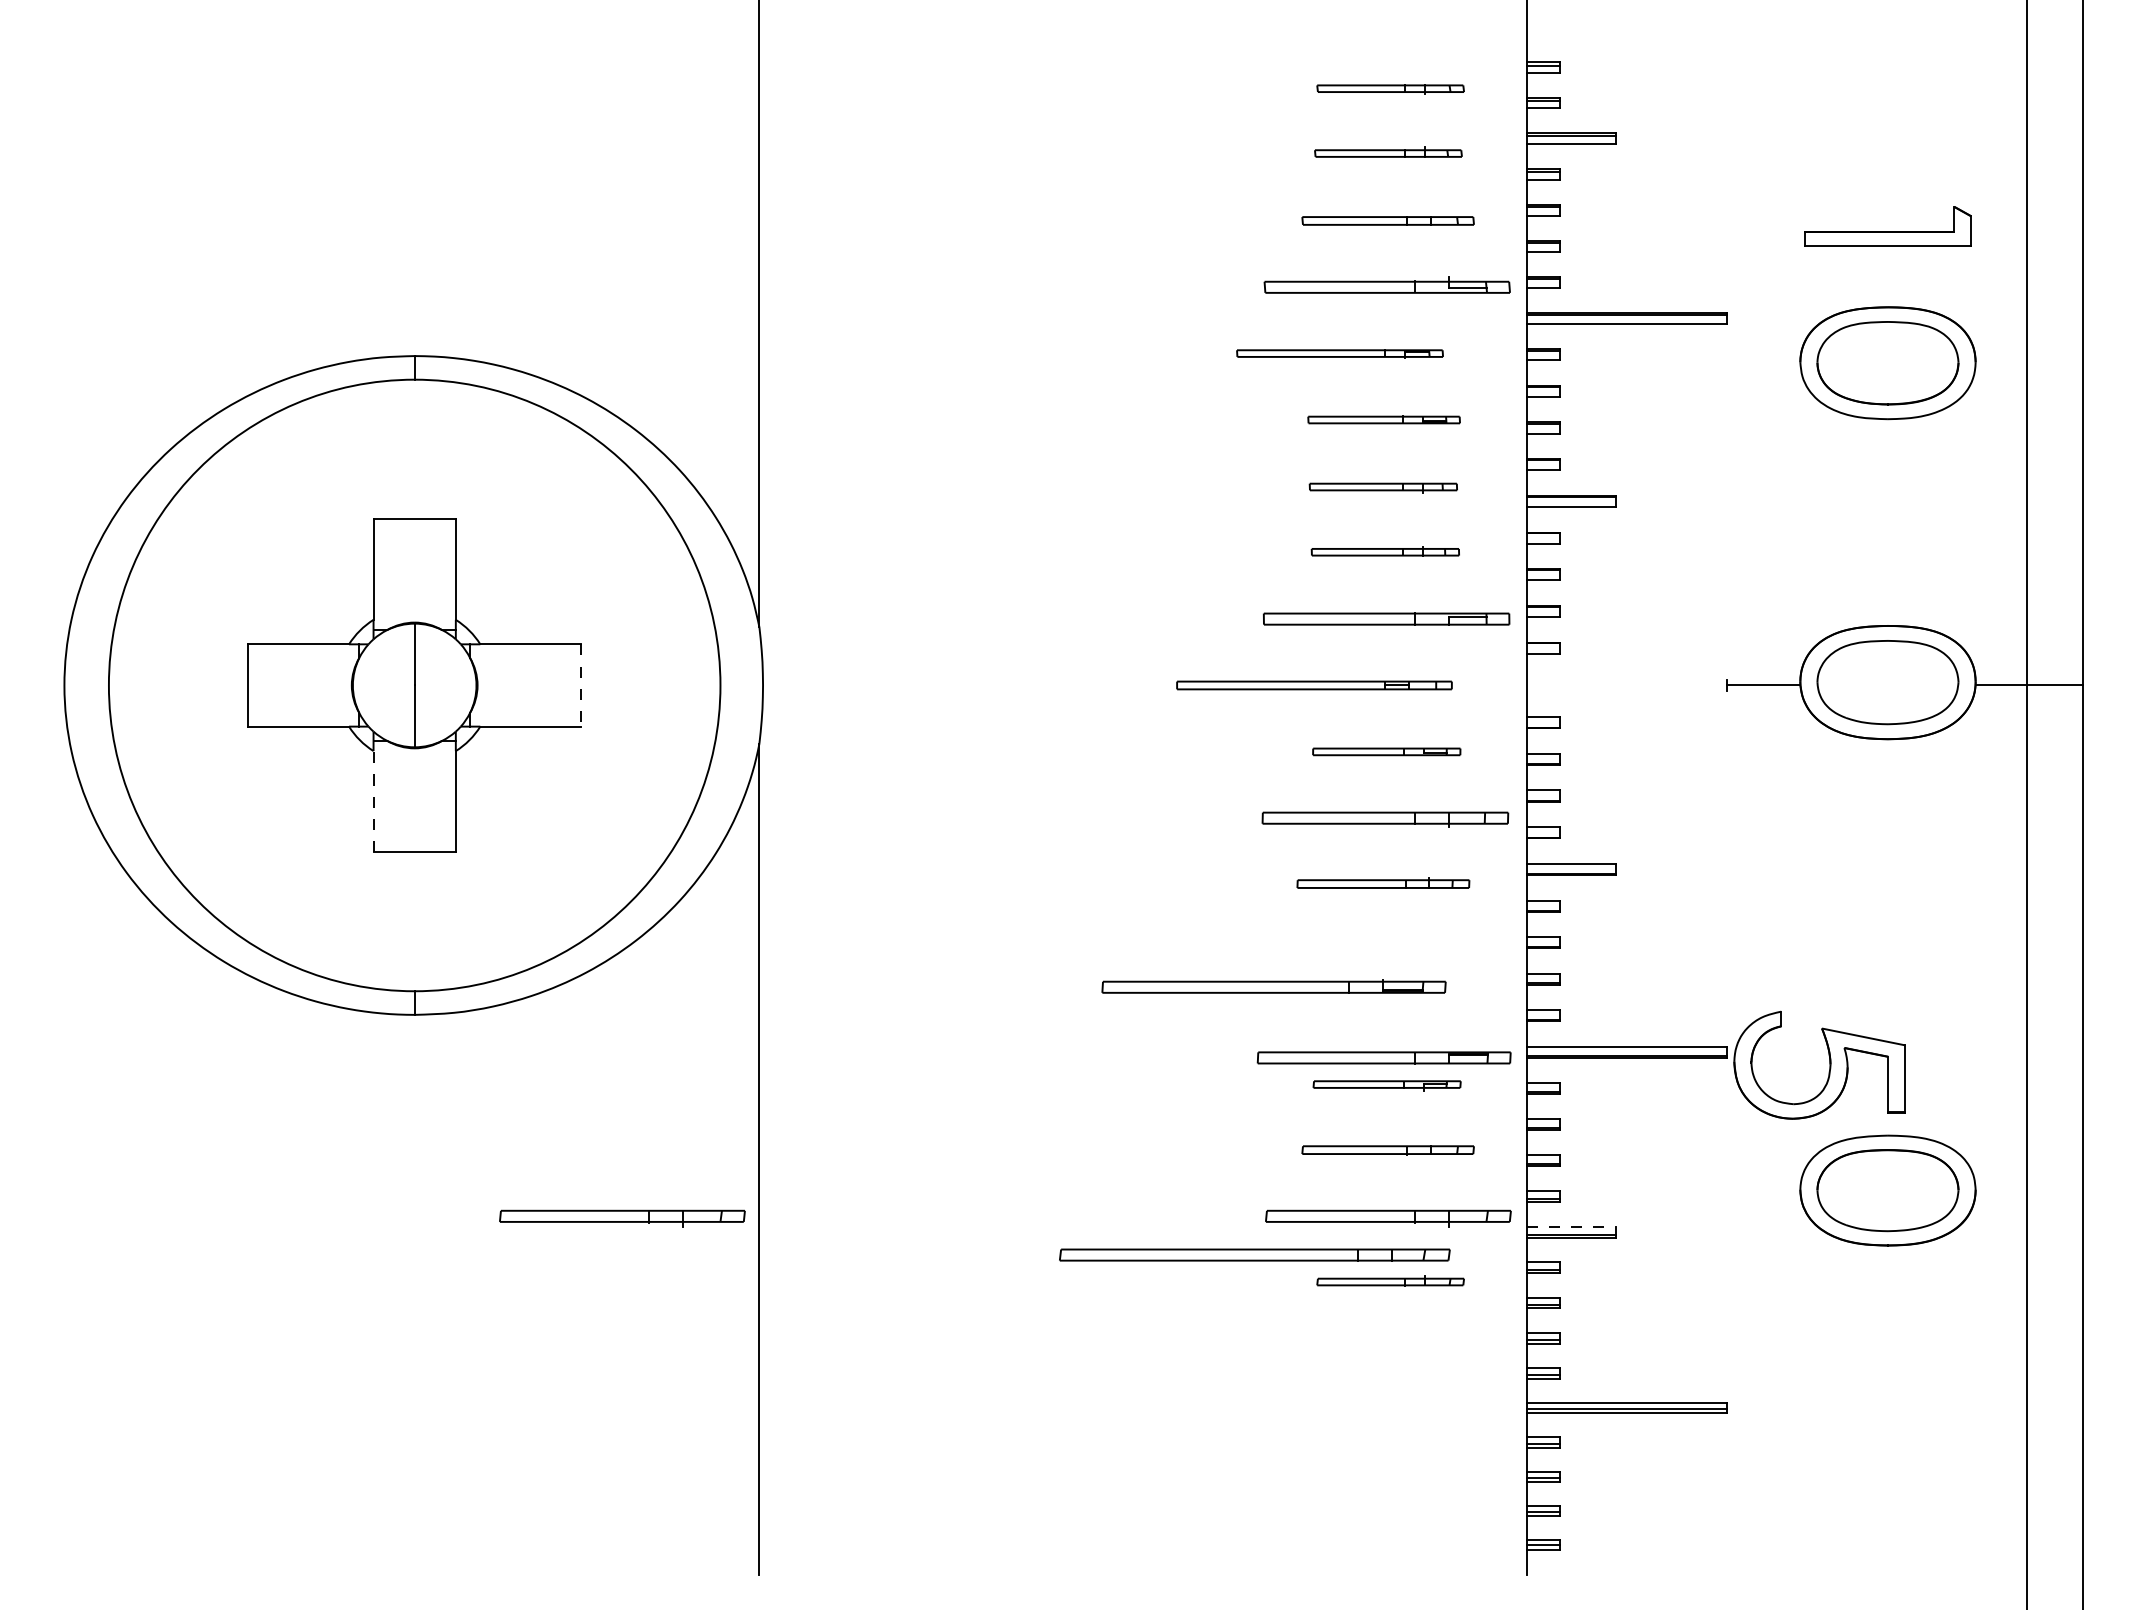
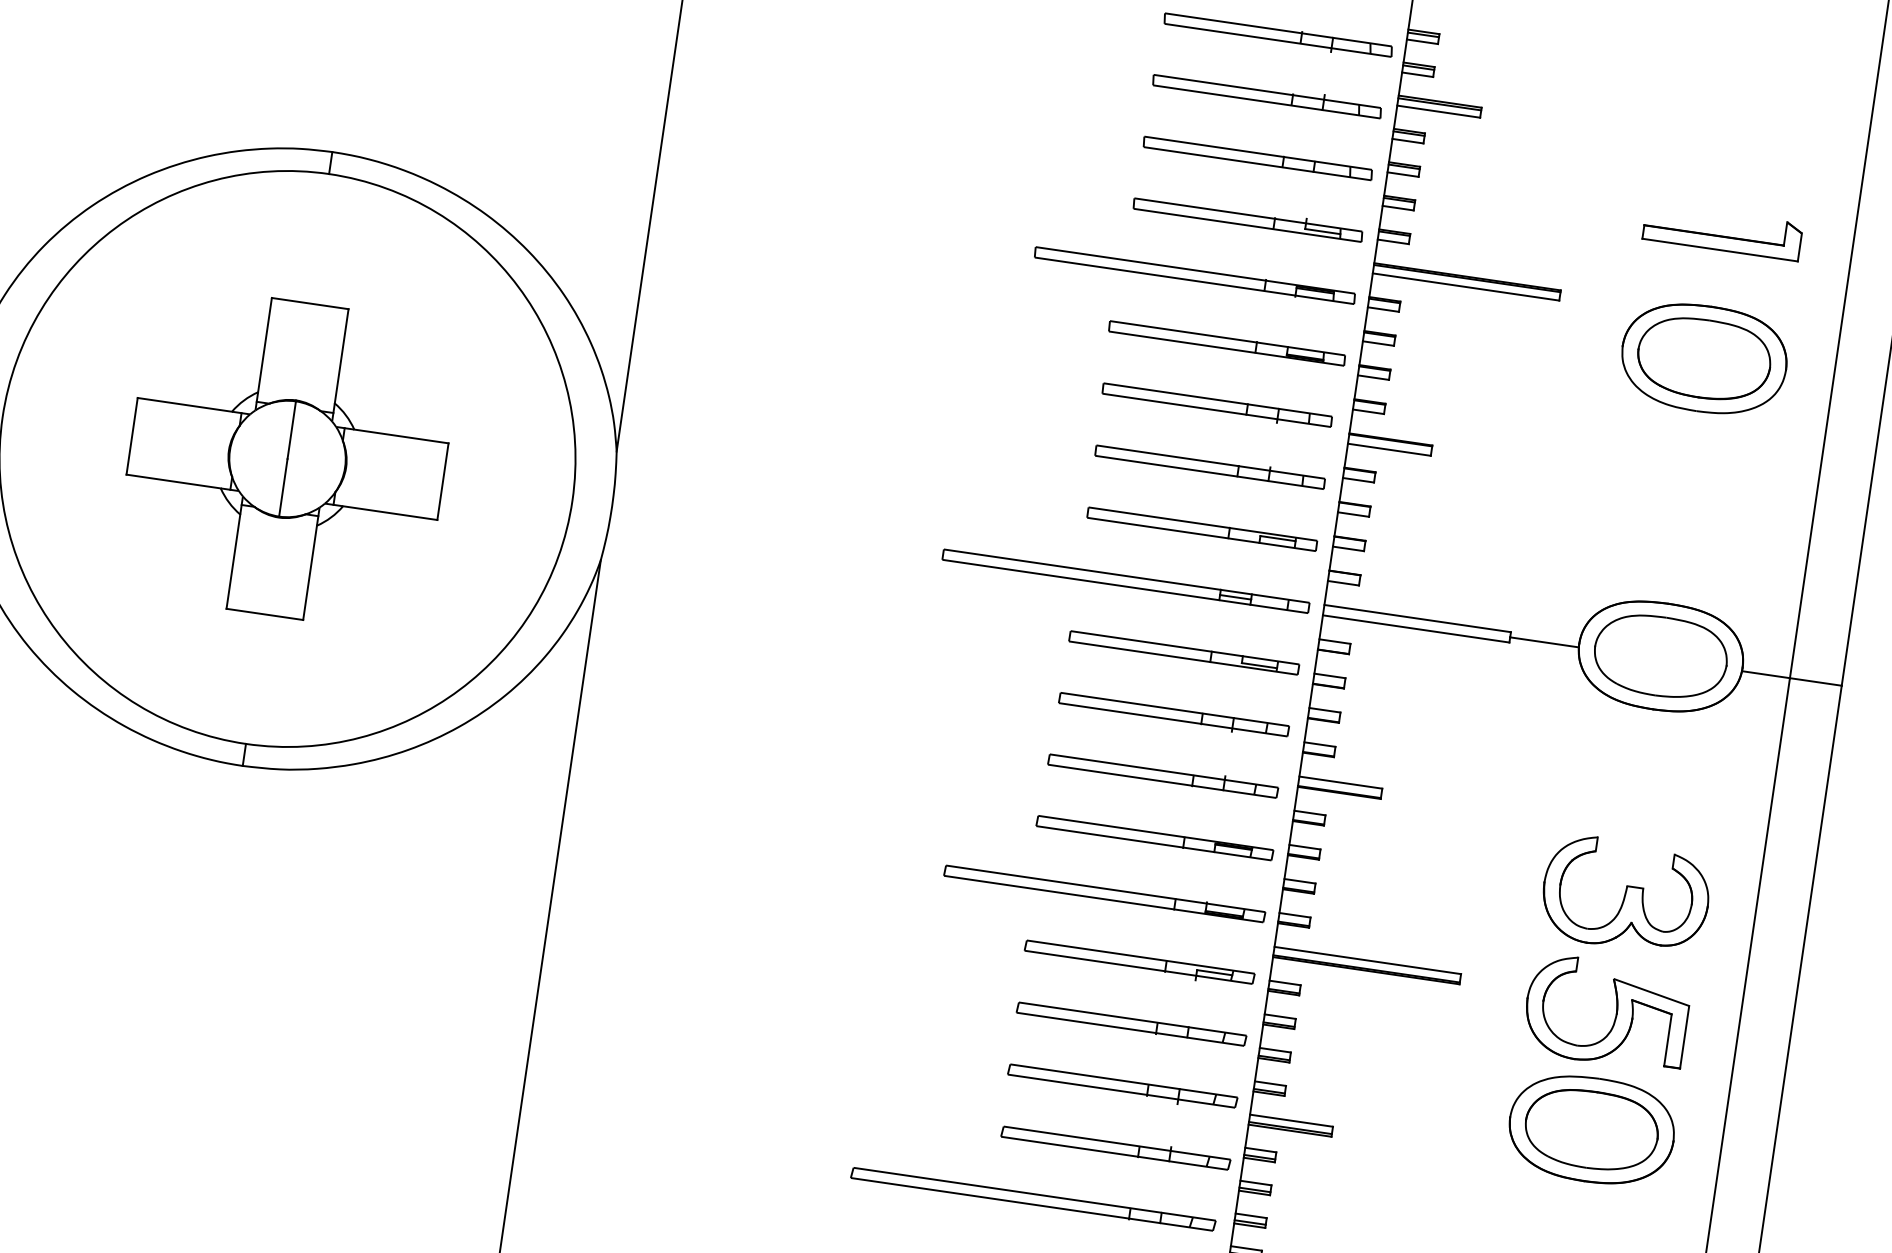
part: (1390, 89) -> (1277, 36), size x1.67
part: (1388, 151) -> (1267, 93), size x1.67
part: (1387, 220) -> (1257, 157), size x1.43
part: (1339, 353) -> (1194, 275), size x1.67
part: (1383, 419) -> (1226, 342), size x1.67
part: (1383, 487) -> (1217, 406), size x1.67
part: (1385, 551) -> (1210, 466), size x1.67
line: (1626, 679) -> (1417, 618), added
line: (581, 685) -> (442, 481), dashed -> solid
part: (1314, 685) -> (1126, 581), size x1.43
line: (1626, 691) -> (1415, 629), added
part: (1386, 751) -> (1184, 652), size x1.67
line: (373, 801) -> (233, 561), dashed -> solid
part: (1383, 882) -> (1163, 774), size x1.43
part: (1887, 938) -> (1625, 894), added
part: (1273, 986) -> (1104, 893), moved
part: (1383, 1057) -> (1154, 837), moved
part: (1829, 1064) -> (1615, 1013), moved
part: (1386, 1085) -> (1138, 963), size x1.67
part: (1387, 1150) -> (1130, 1024), size x1.43
part: (622, 1218) -> (408, 983), removed
line: (1571, 1226) -> (1291, 1120), dashed -> solid
part: (1254, 1254) -> (1033, 1198), moved
part: (1390, 1280) -> (1115, 1146), size x1.67

